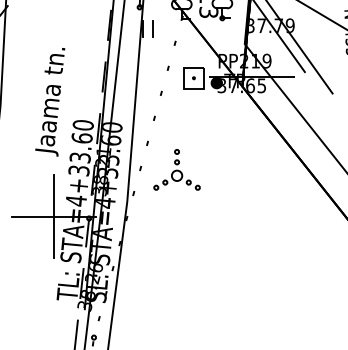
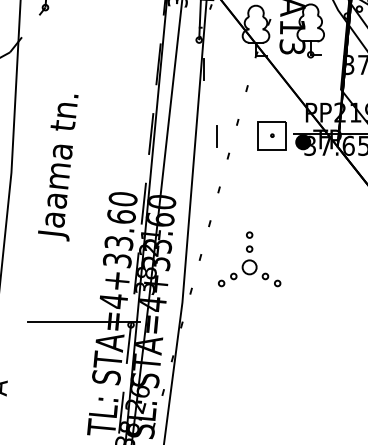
line: (152, 28) -> (216, 136), moved
text: (50, 102) -> (58, 168), moved
line: (54, 216) -> (84, 322), removed

